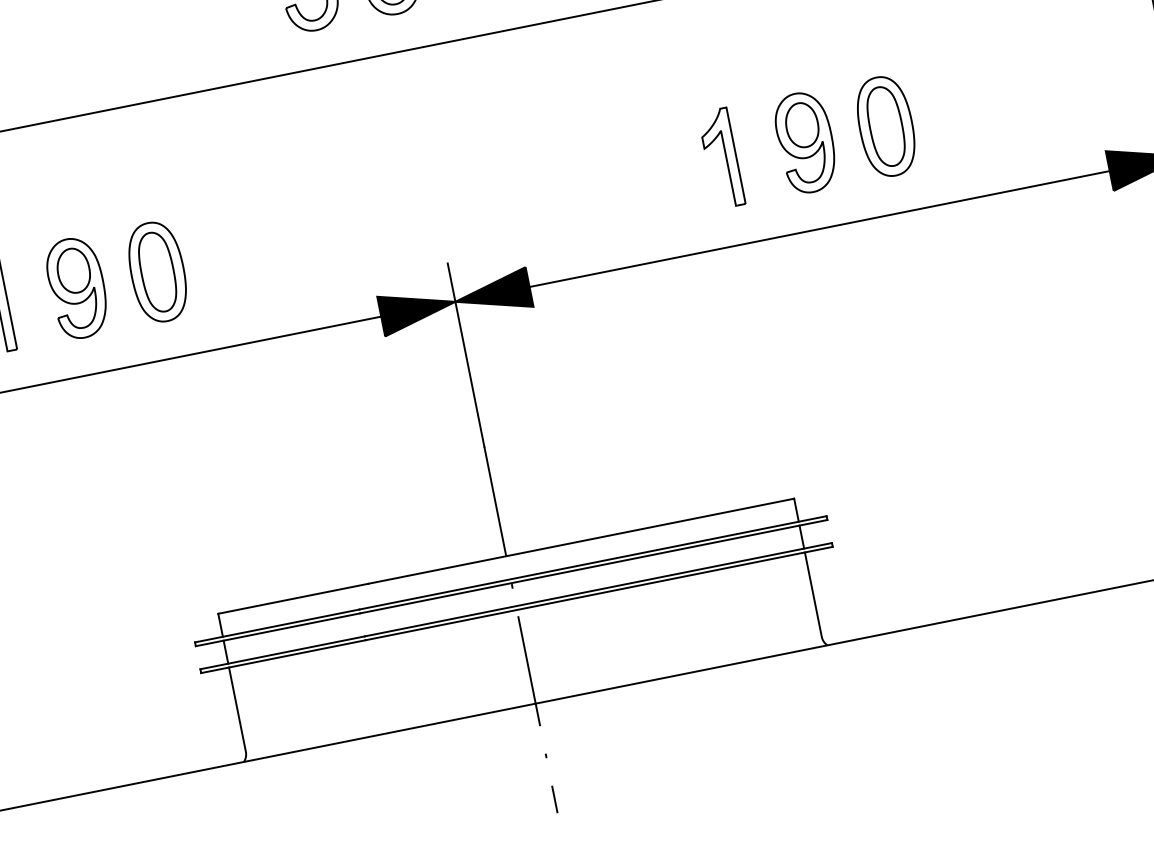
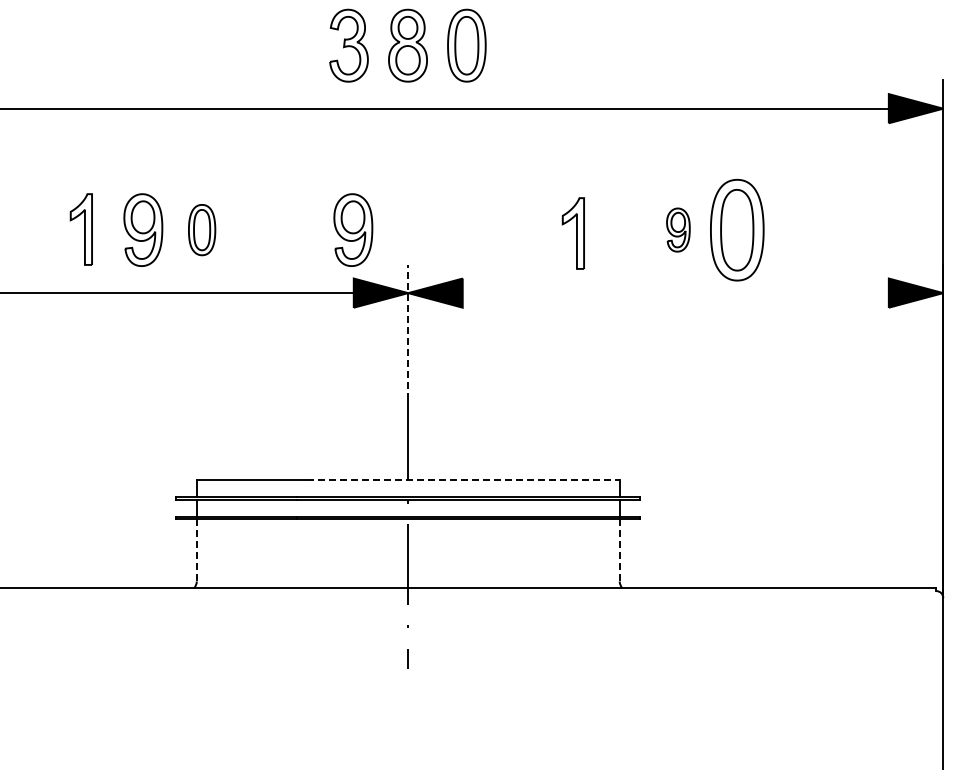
part: (885, 125) -> (736, 229), size x1.4
part: (806, 141) -> (678, 229), size x0.6
part: (720, 158) -> (572, 233), moved
line: (819, 229) -> (675, 293), removed
part: (363, 230) -> (353, 229), added
part: (156, 271) -> (201, 229), size x0.7
line: (466, 354) -> (408, 331), solid -> dashed
line: (581, 540) -> (463, 479), solid -> dashed
line: (813, 594) -> (619, 550), solid -> dashed
line: (237, 709) -> (196, 550), solid -> dashed

